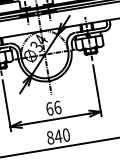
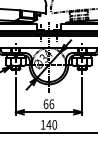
text: (49, 137) -> (42, 124), 840 -> 140

